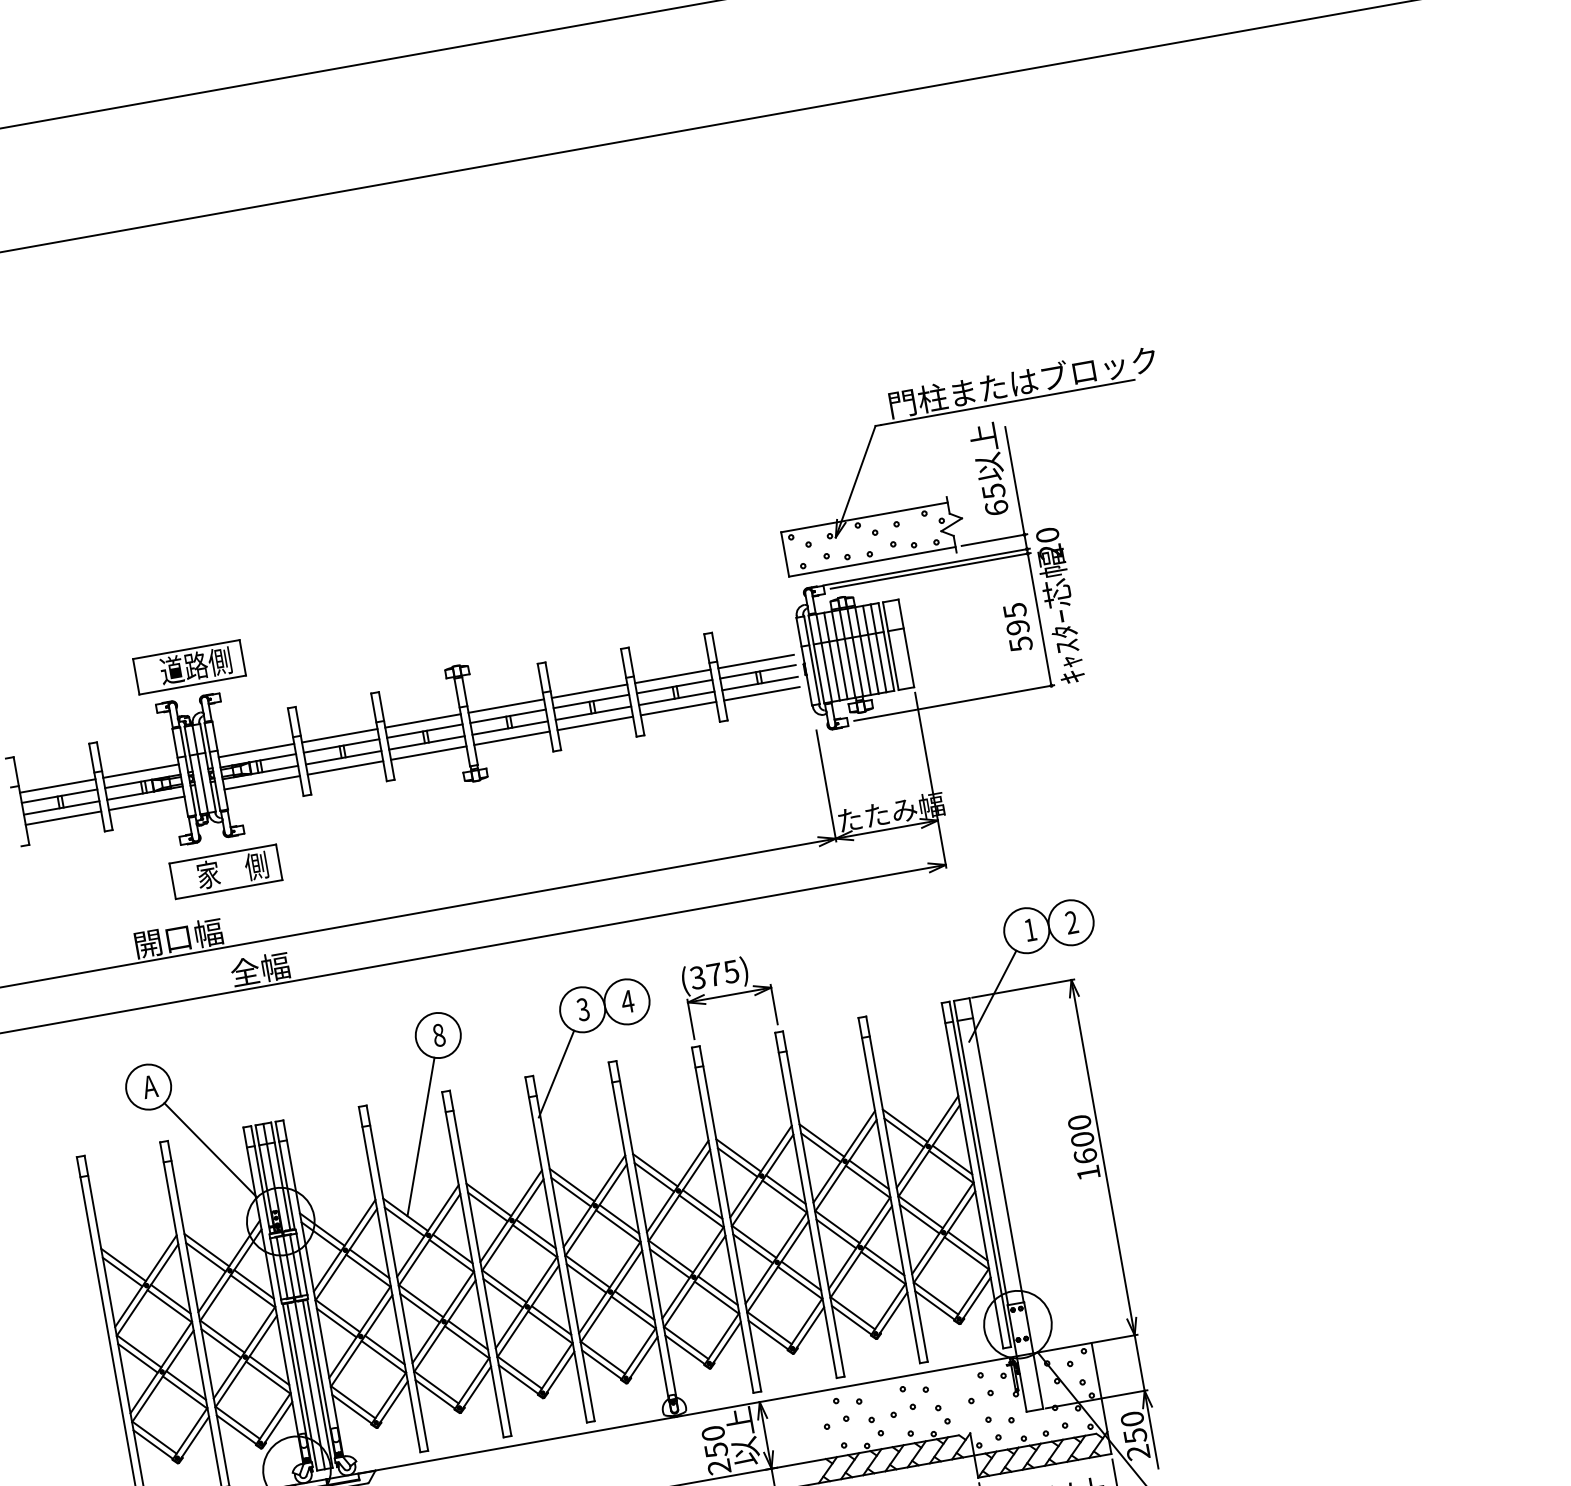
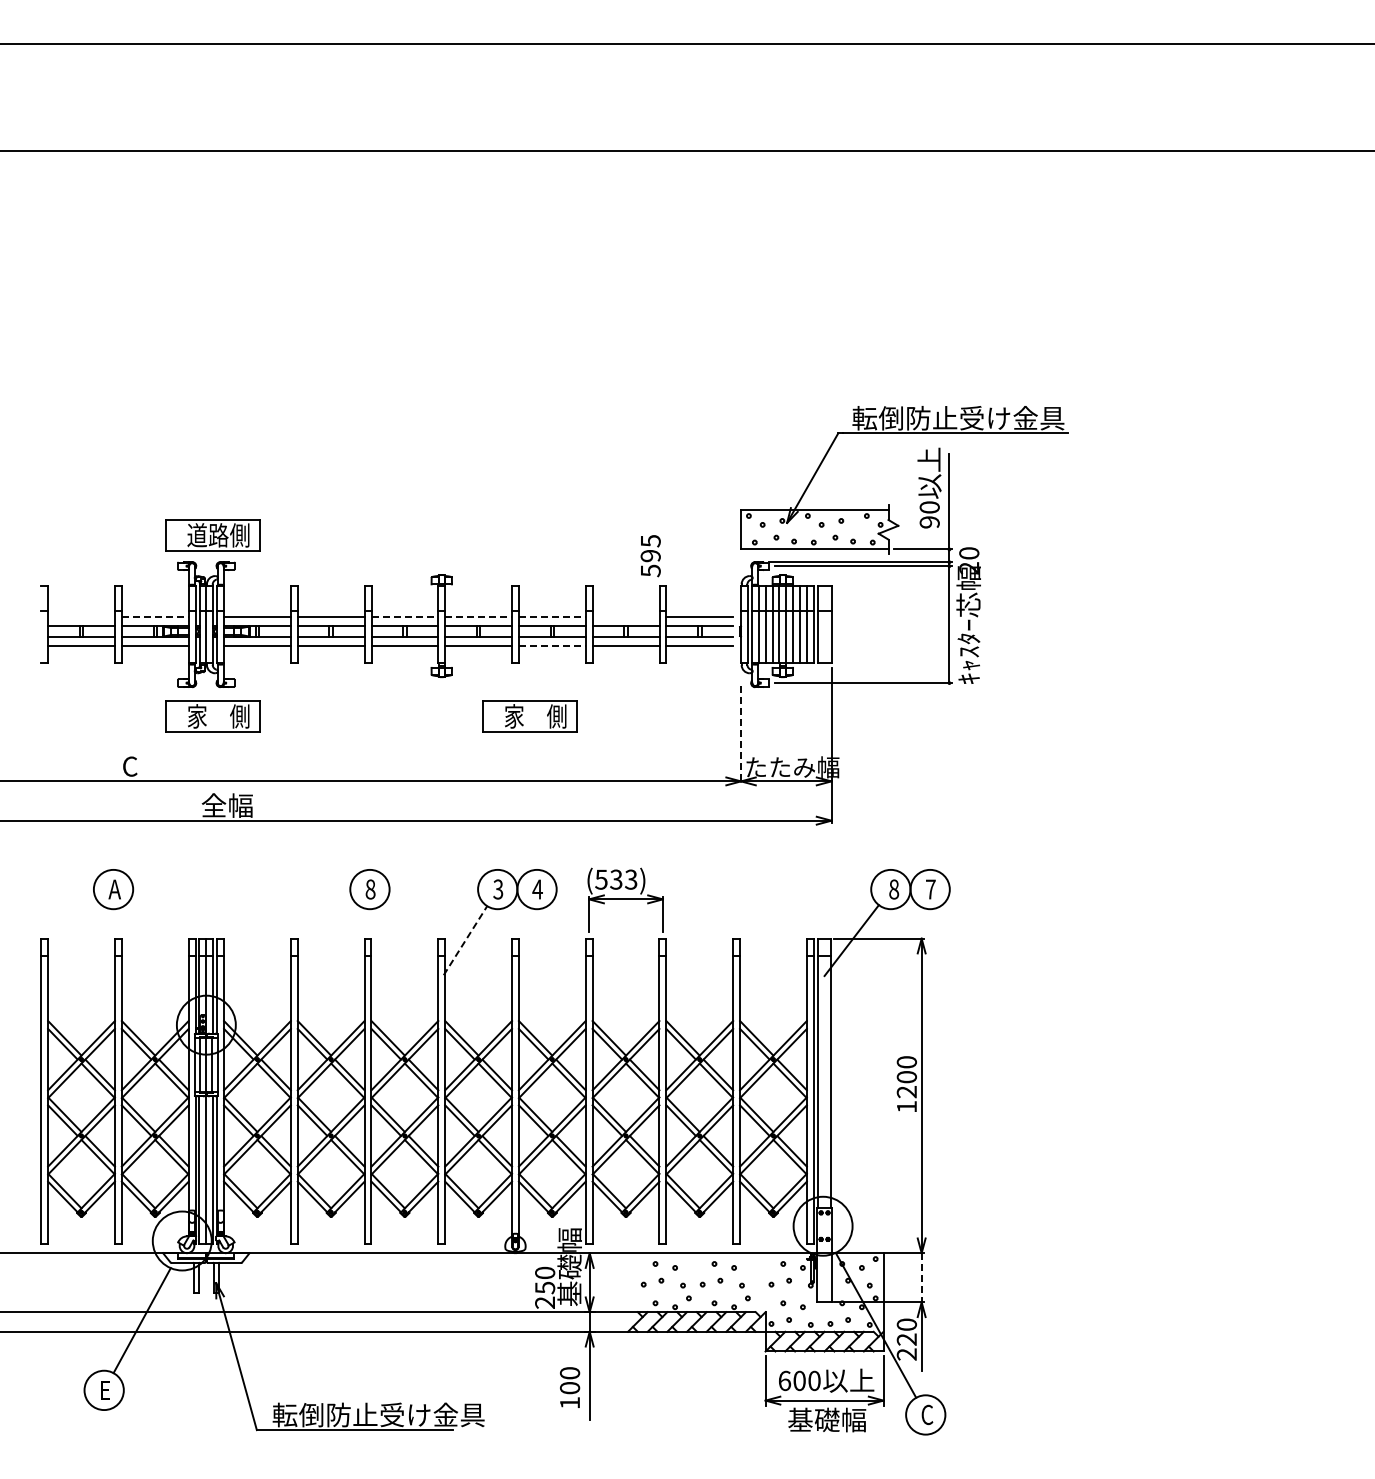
text: (1021, 381) -> (970, 417), 門柱またはブロック -> 転倒防止受け金具
text: (994, 499) -> (929, 514), 65 -> 90
text: (1017, 628) -> (650, 556), moved
line: (672, 676) -> (625, 617), removed
line: (589, 691) -> (552, 617), solid -> dashed
line: (507, 706) -> (479, 617), solid -> dashed
line: (423, 721) -> (405, 617), solid -> dashed
line: (595, 723) -> (552, 645), solid -> dashed
line: (141, 771) -> (155, 617), solid -> dashed
line: (57, 786) -> (81, 617), removed
line: (827, 786) -> (741, 735), solid -> dashed
part: (583, 807) -> (529, 716), added
text: (1071, 922) -> (930, 889), 2 -> 7
text: (1030, 929) -> (894, 889), 1 -> 8
text: (178, 938) -> (161, 766), 開口幅 -> C
text: (714, 974) -> (616, 879), (375) -> (533)
line: (556, 1073) -> (465, 940), solid -> dashed
line: (420, 1136) -> (339, 973), removed
line: (209, 1149) -> (156, 952), removed
text: (1085, 1155) -> (906, 1091), 1600 -> 1200
line: (1139, 1362) -> (921, 1277), solid -> dashed
text: (739, 1422) -> (569, 1267), 以上 -> 基礎幅
text: (1134, 1435) -> (906, 1339), 250 -> 220

